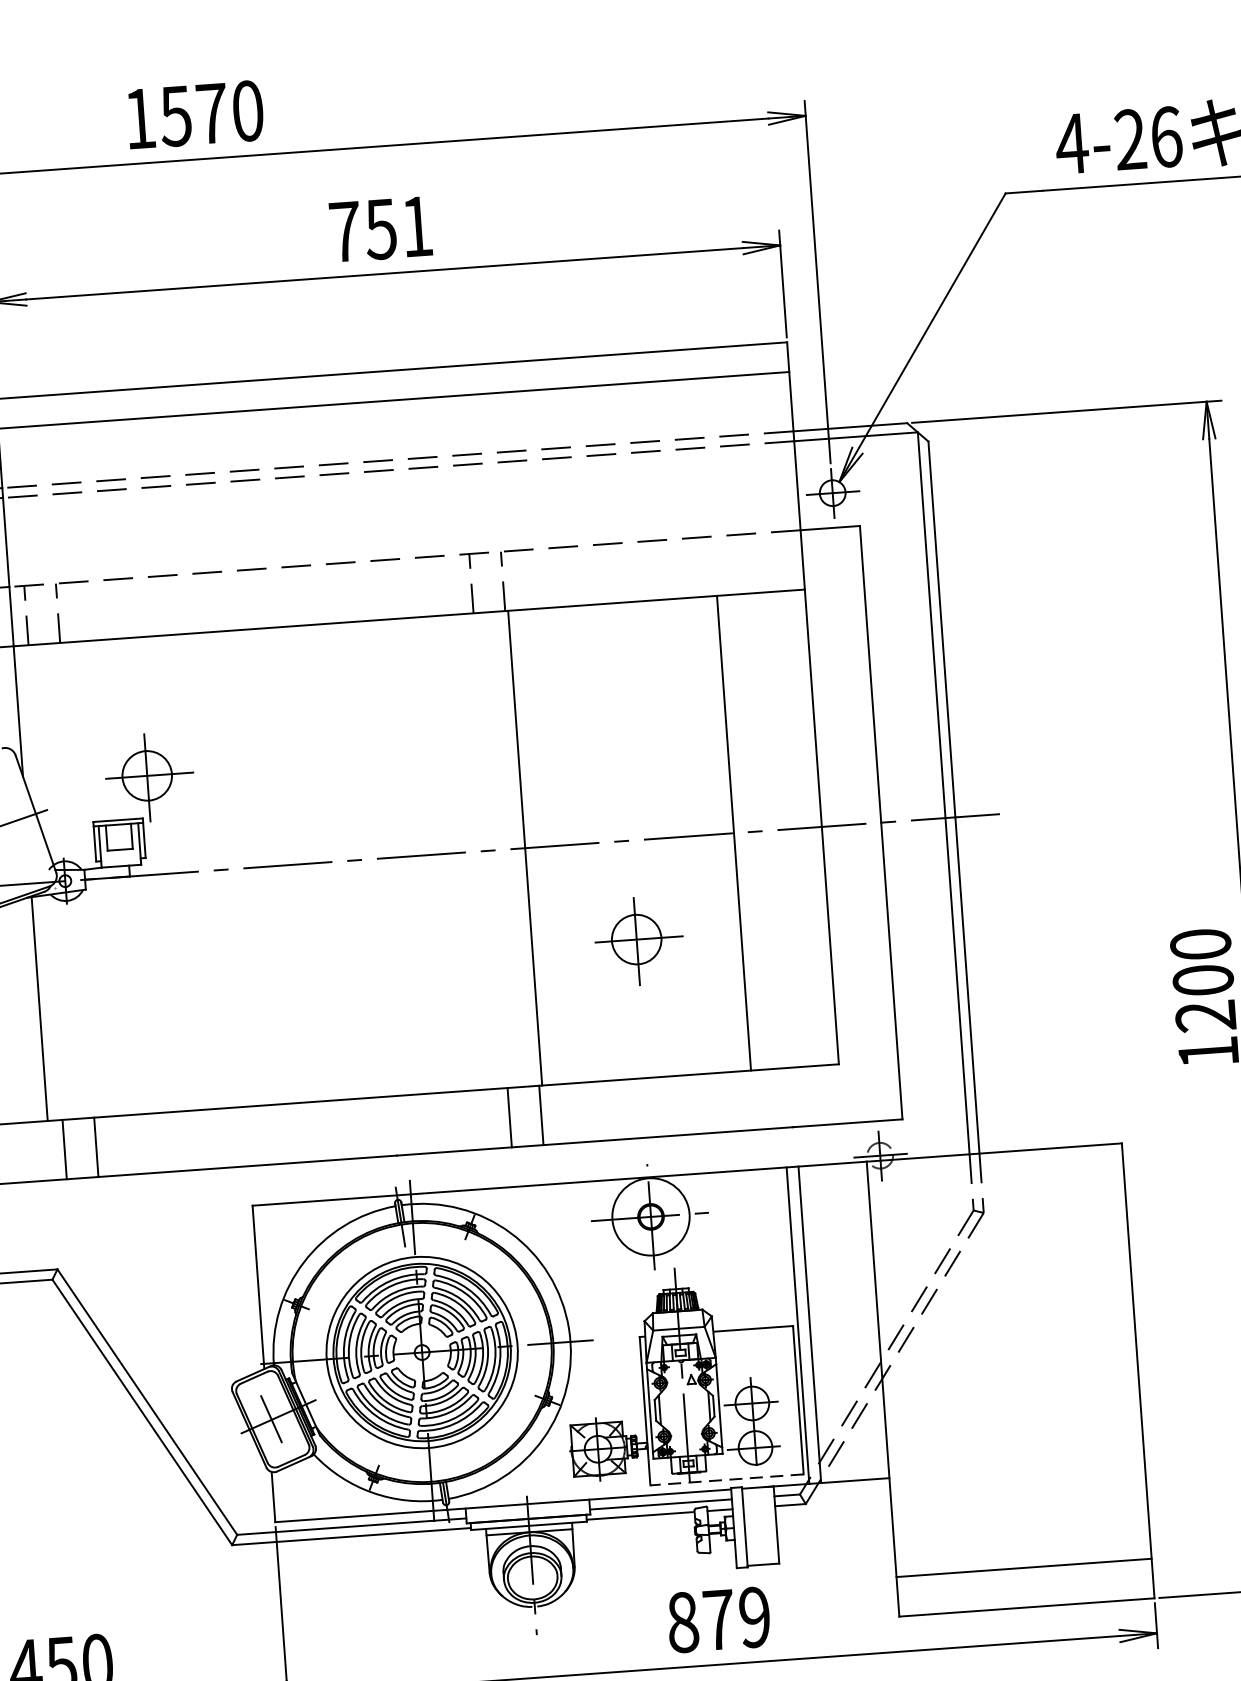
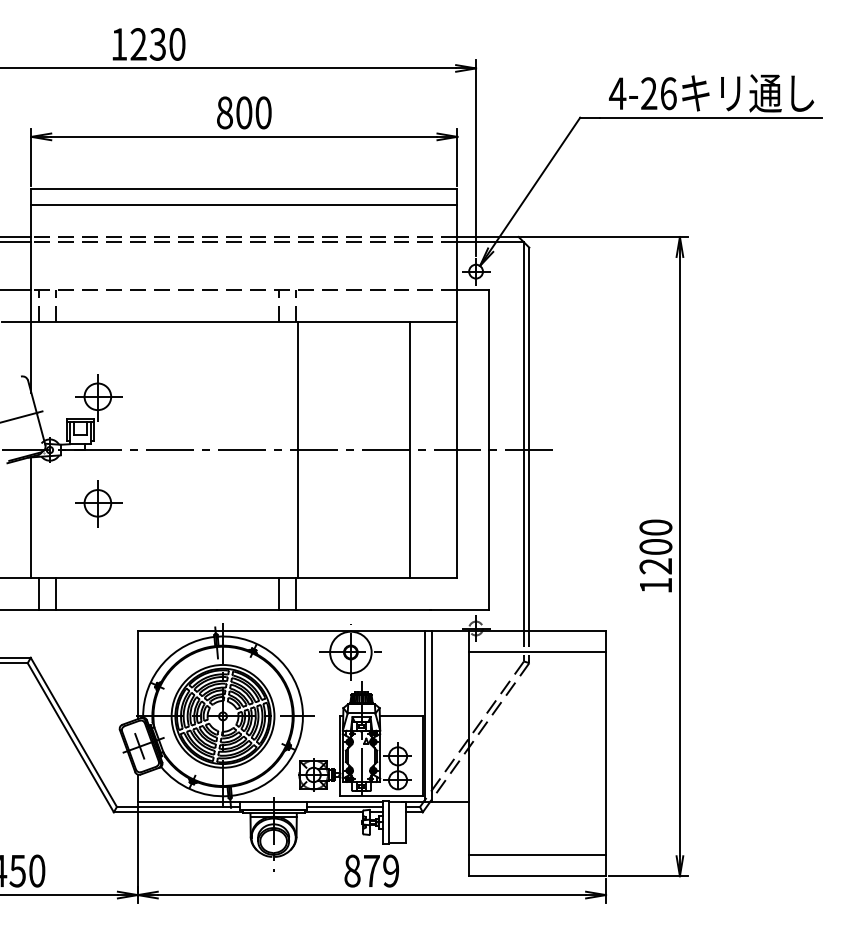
text: (194, 115) -> (148, 44), 1570 -> 1230
text: (381, 228) -> (244, 112), 751 -> 800
part: (637, 939) -> (98, 503), moved
line: (997, 1192) -> (537, 652), added
line: (727, 1480) -> (381, 796), dashed -> solid

